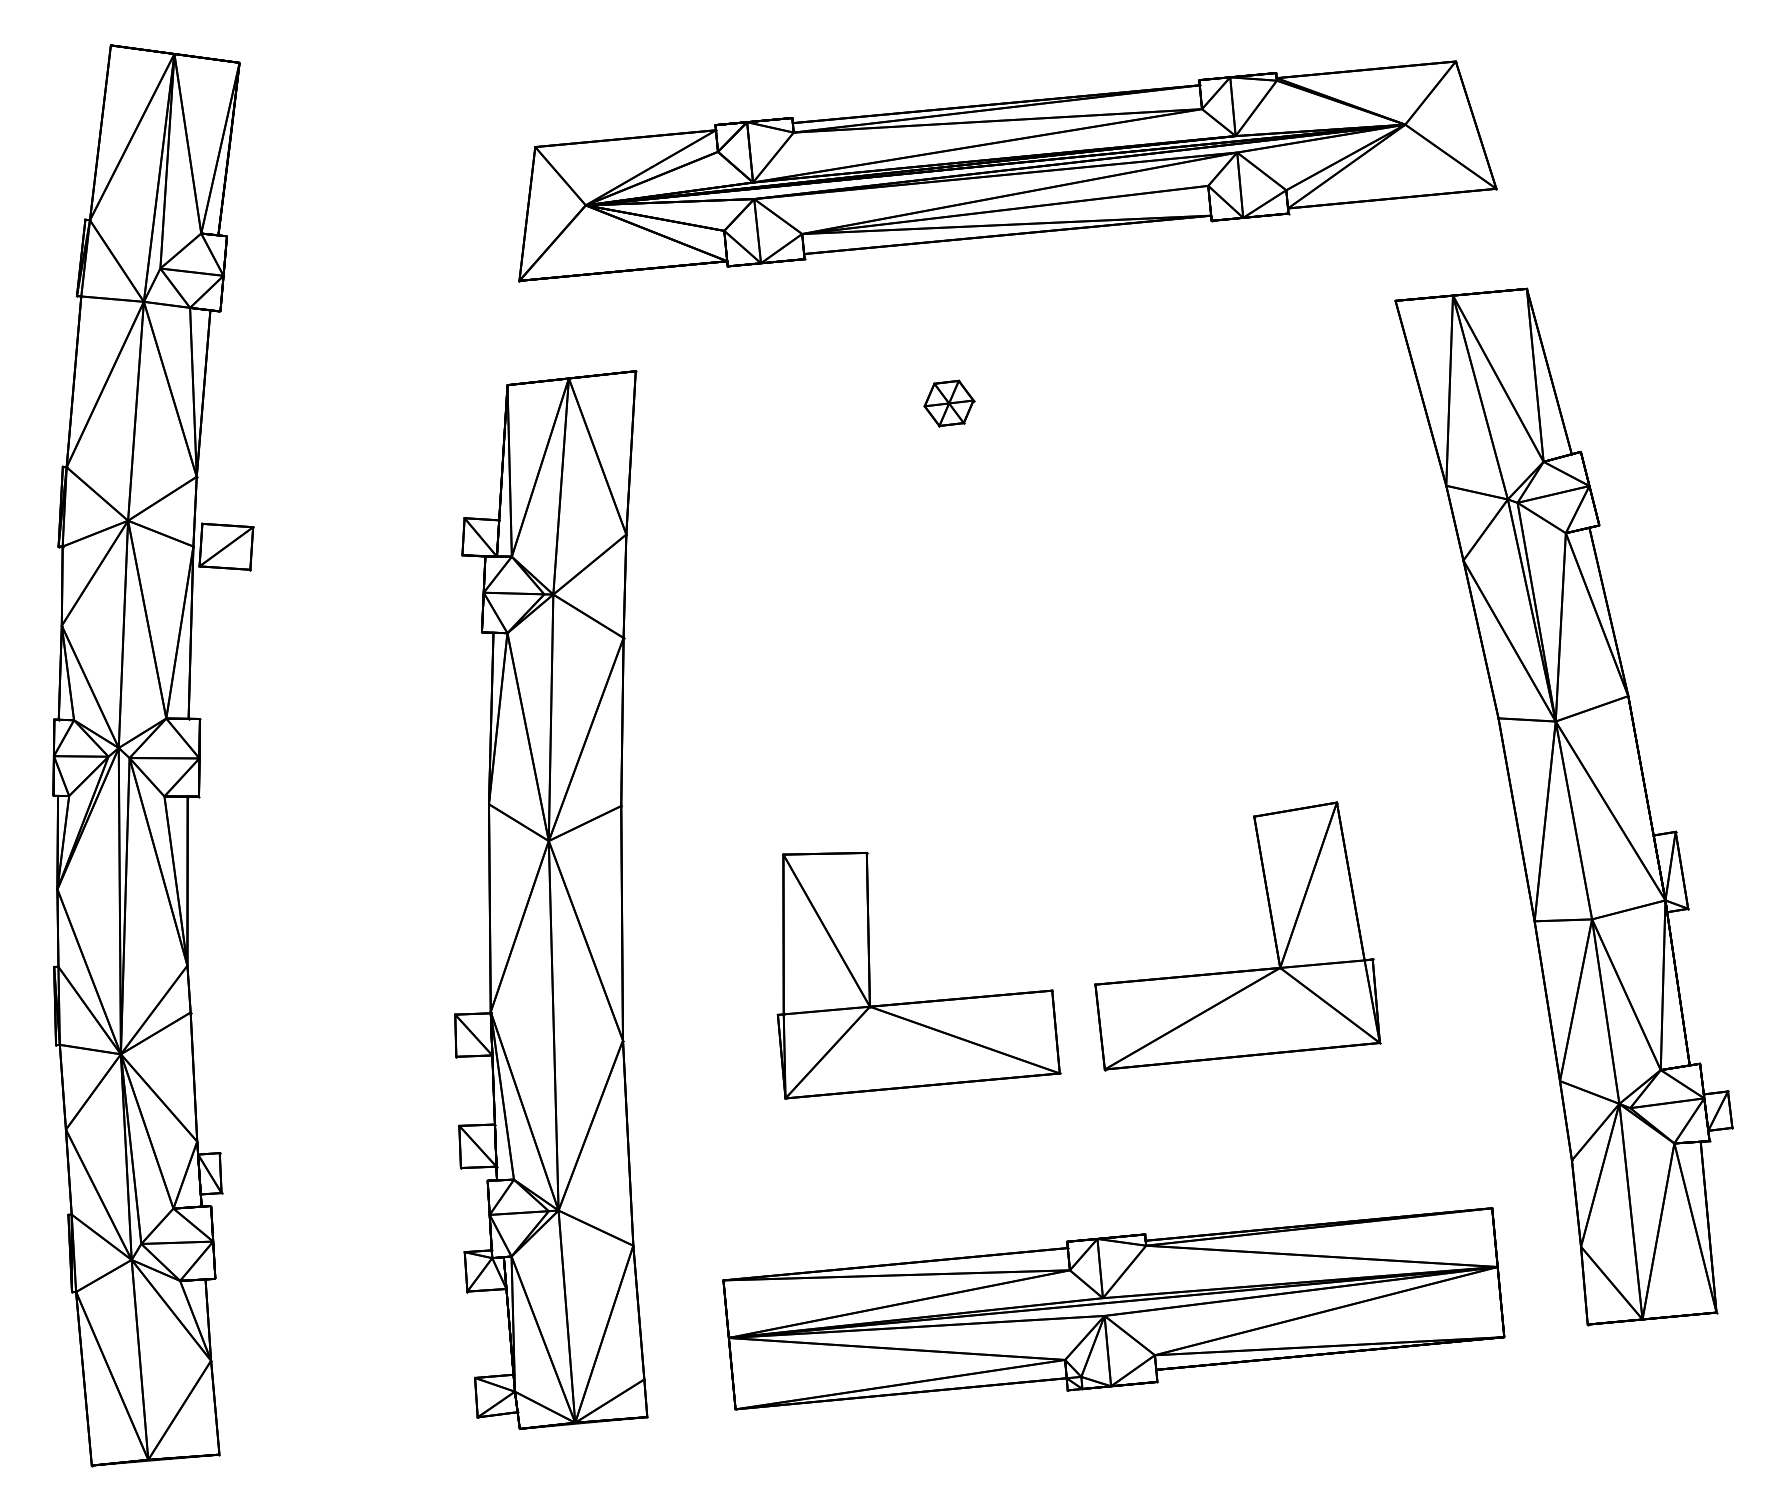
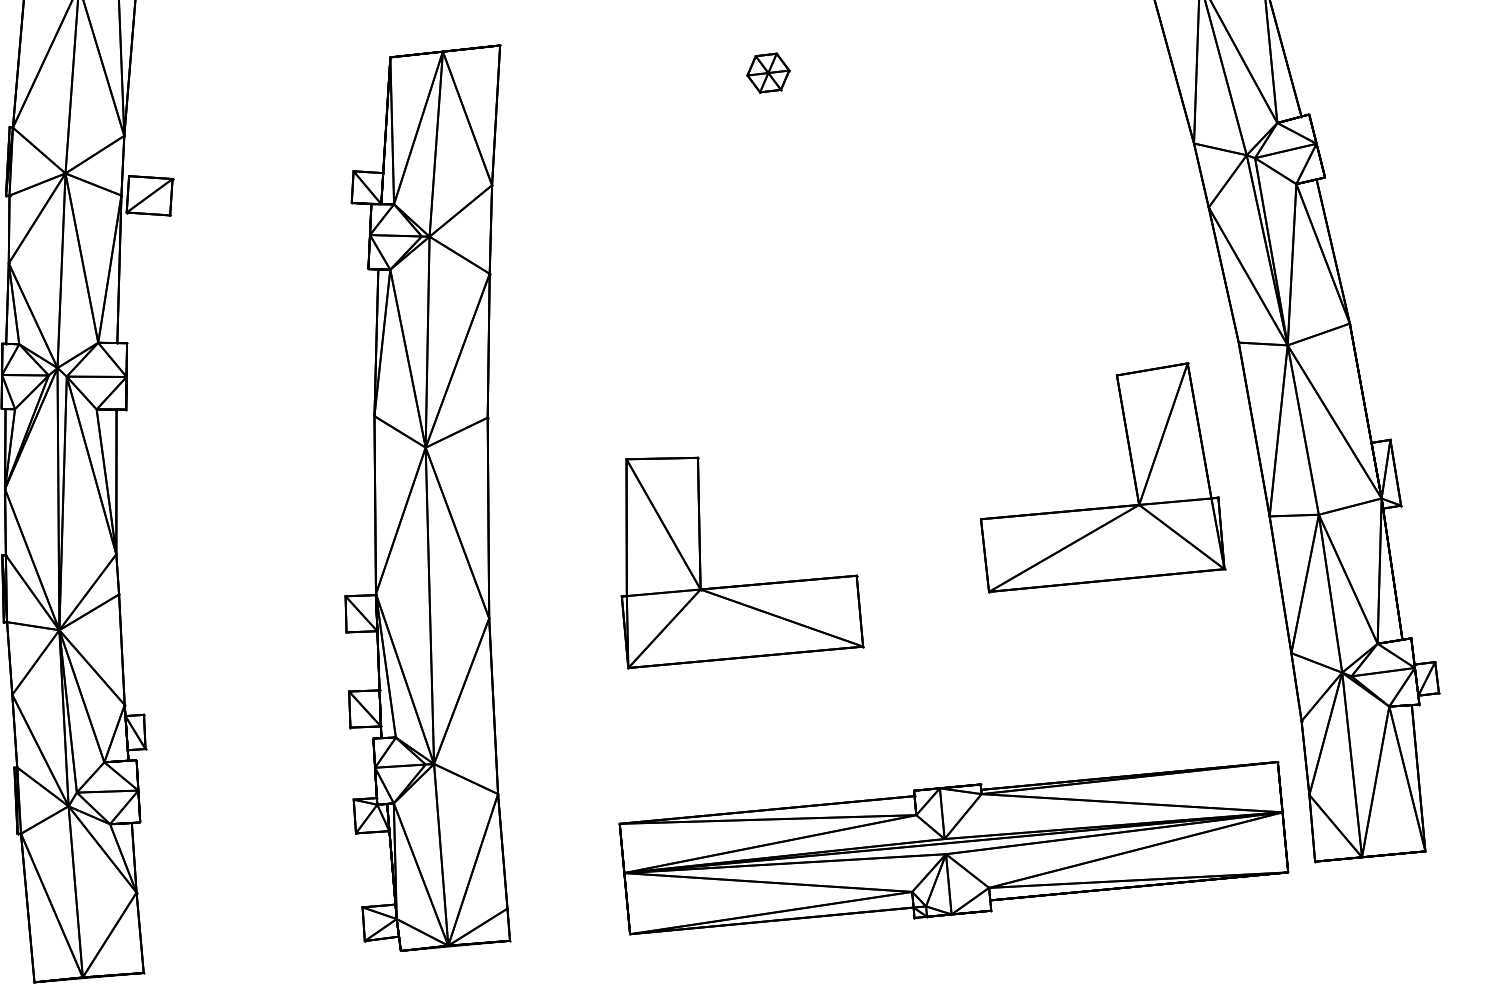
part: (1237, 970) -> (1102, 507), moved
part: (1113, 1308) -> (953, 847), moved

